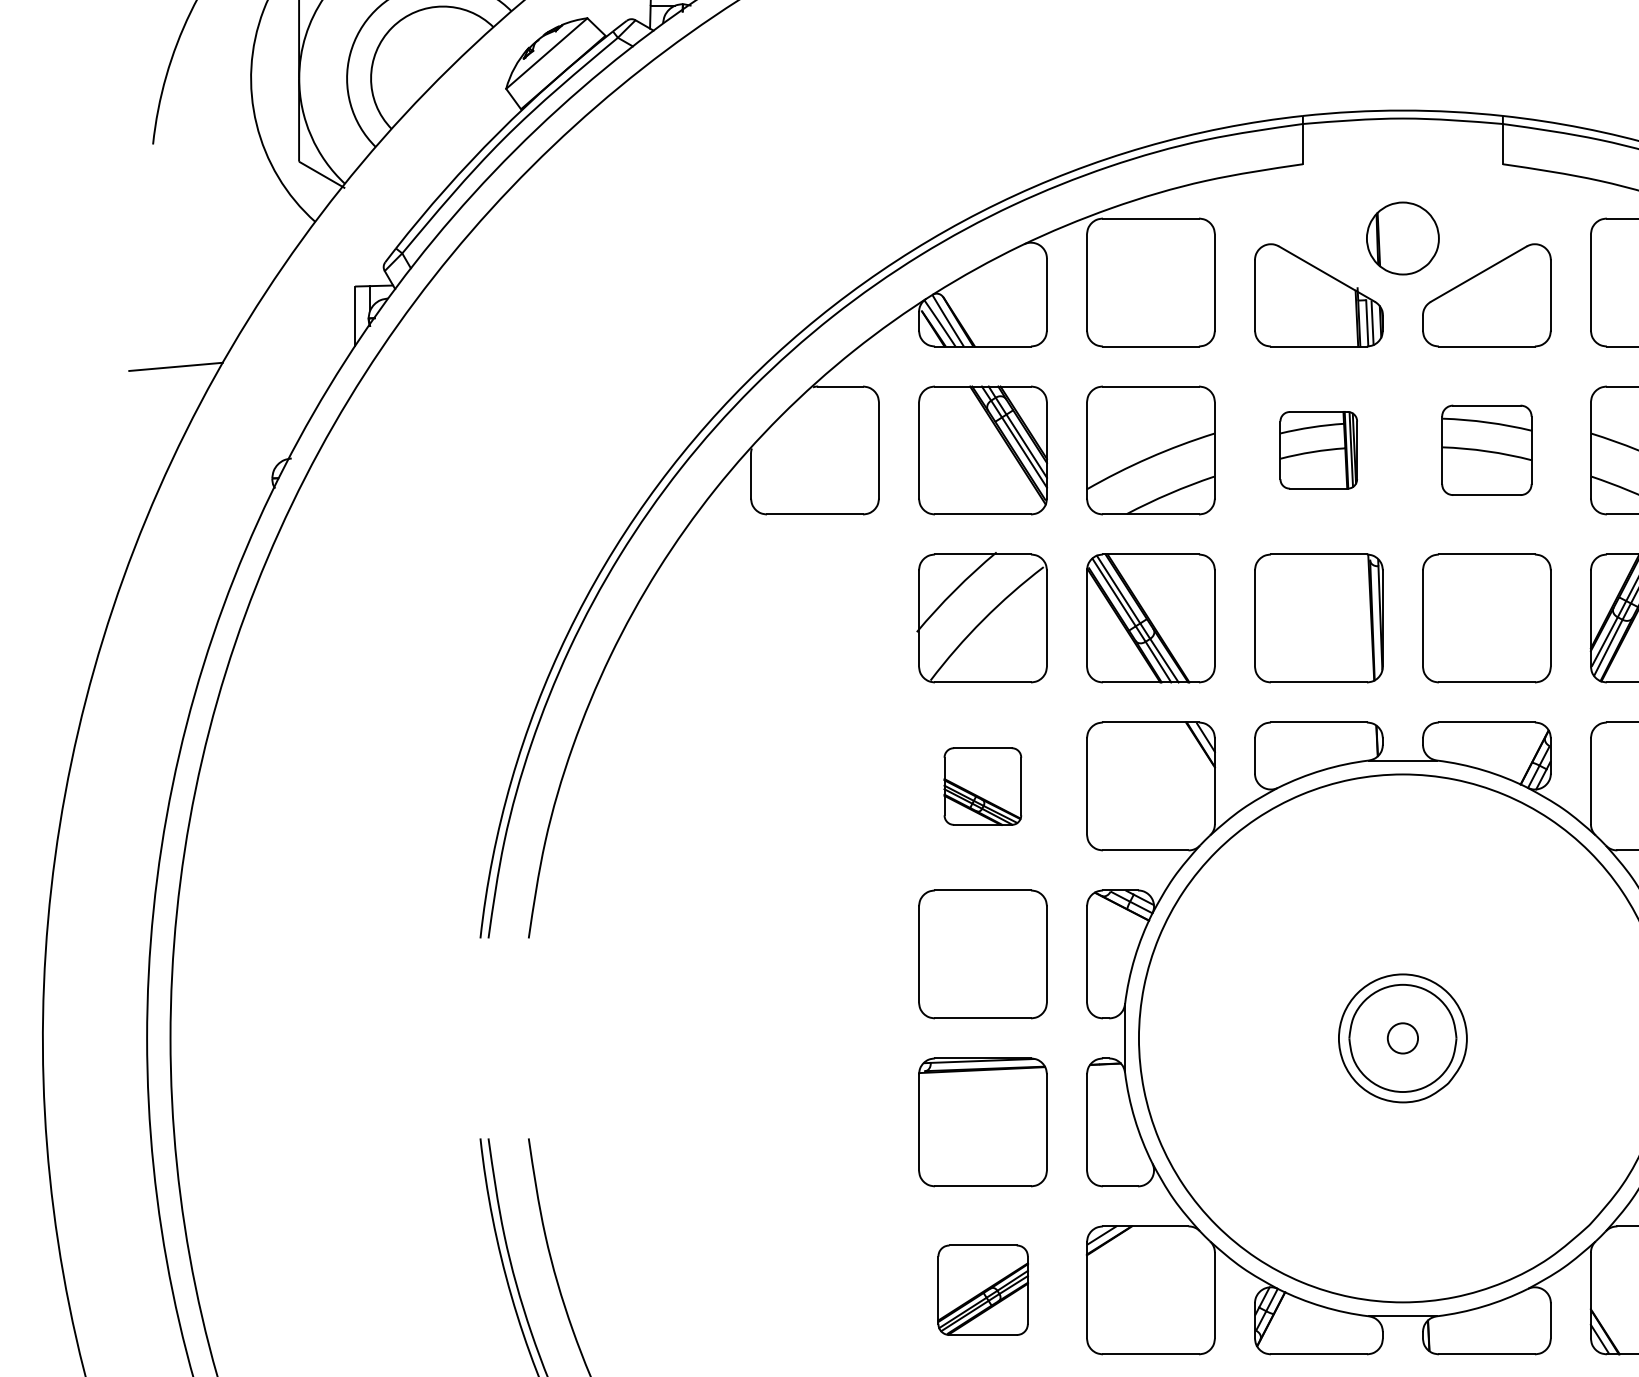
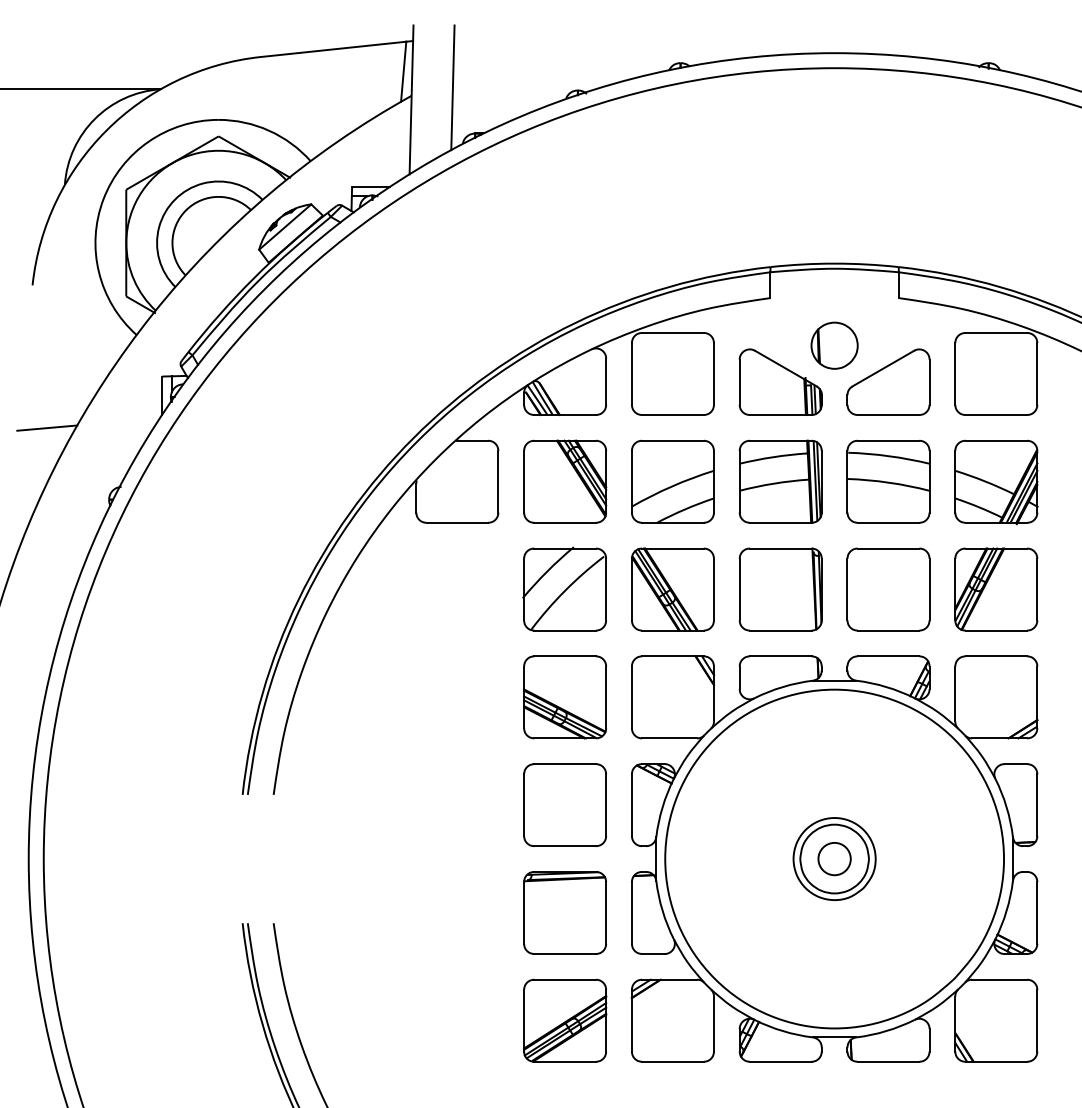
part: (1318, 450) -> (780, 481), size x1.67
part: (1486, 450) -> (888, 481), size x1.43
part: (981, 786) -> (564, 697), size x1.67
circle: (1402, 1037) -> (834, 858), size x1.67
part: (983, 1289) -> (565, 1020), size x1.43

